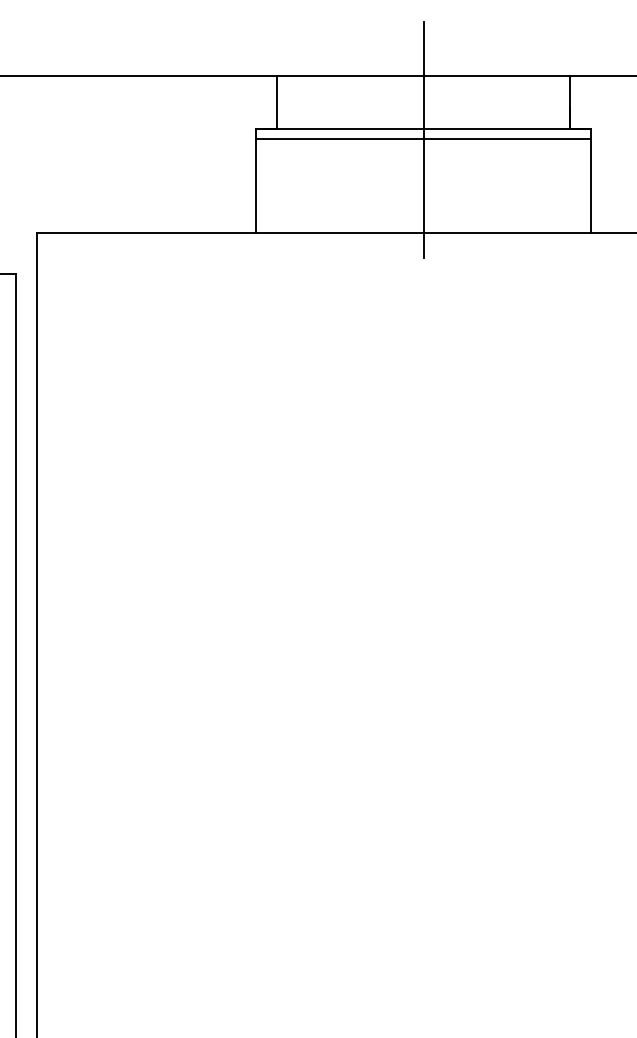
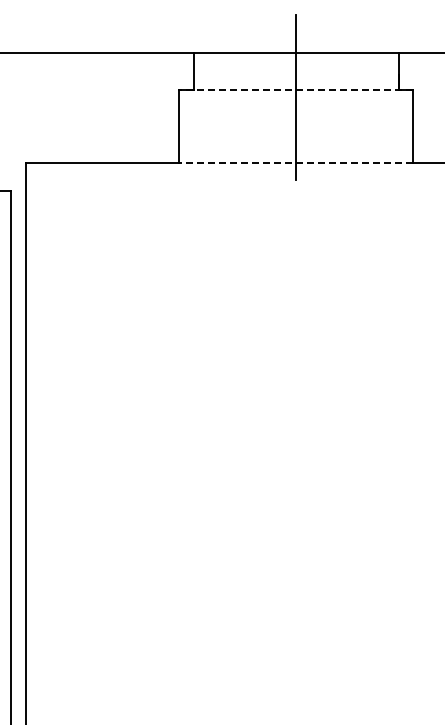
line: (424, 128) -> (296, 89), solid -> dashed
line: (424, 139) -> (296, 97), removed
line: (424, 232) -> (296, 162), solid -> dashed

